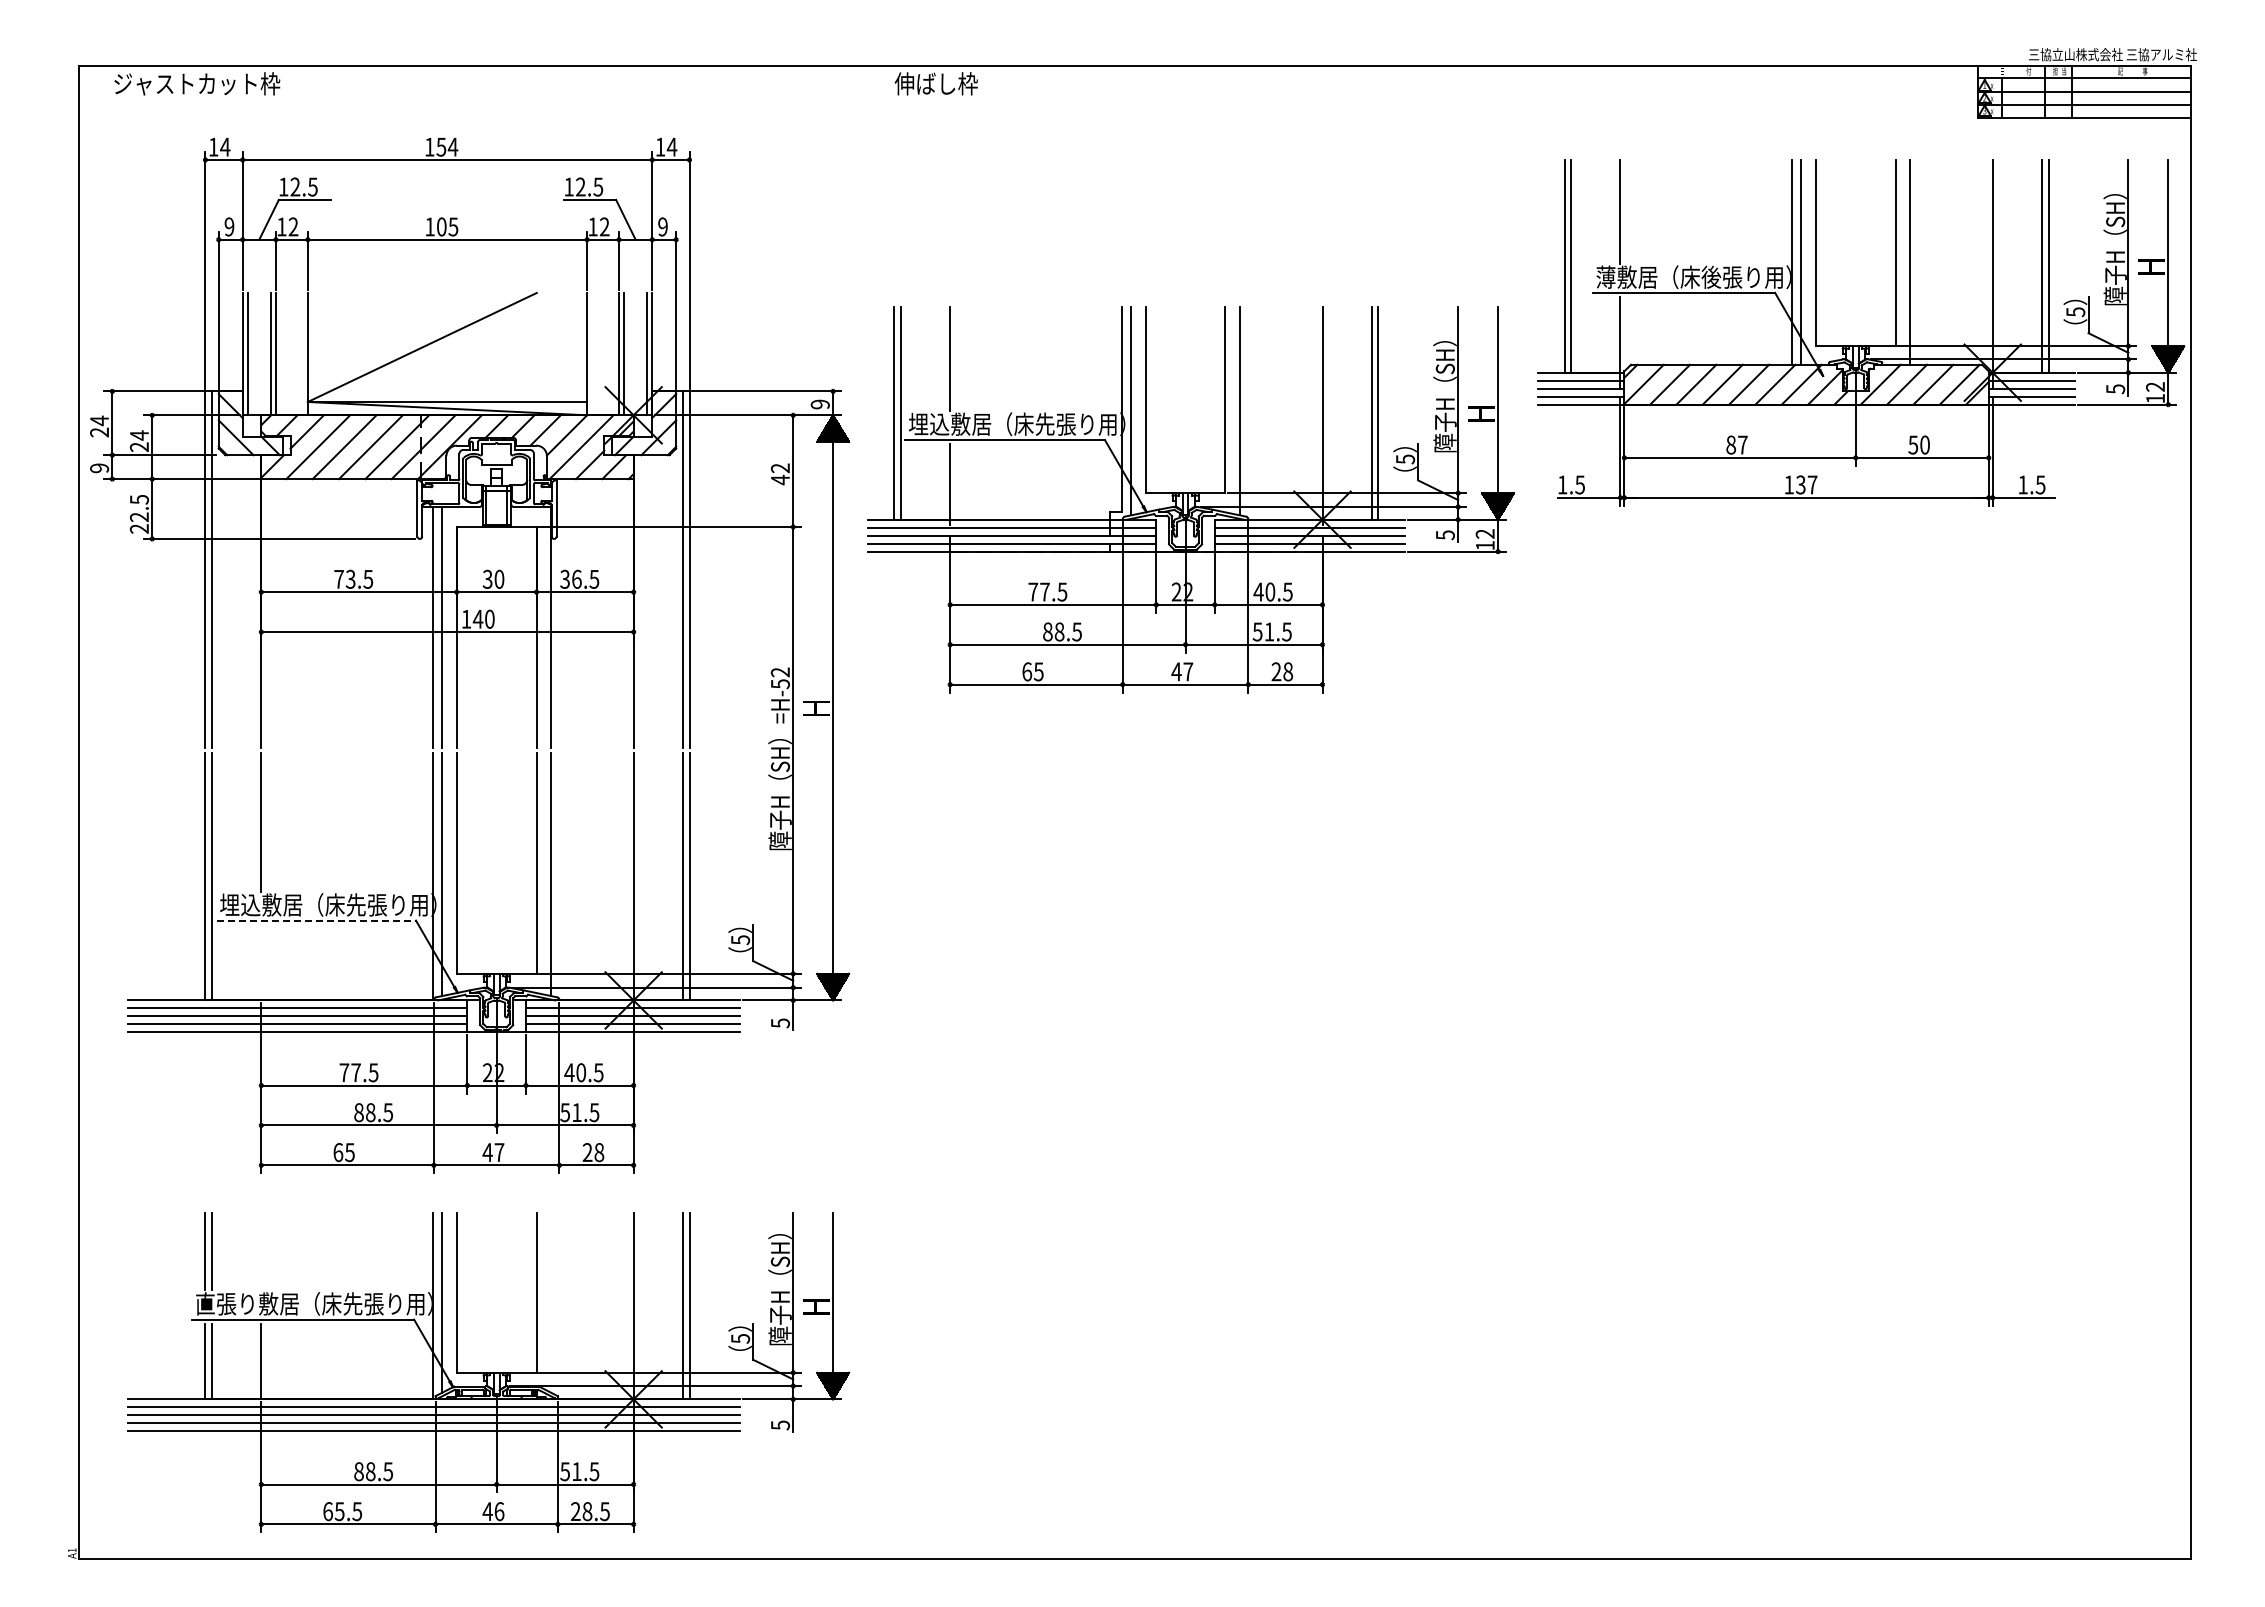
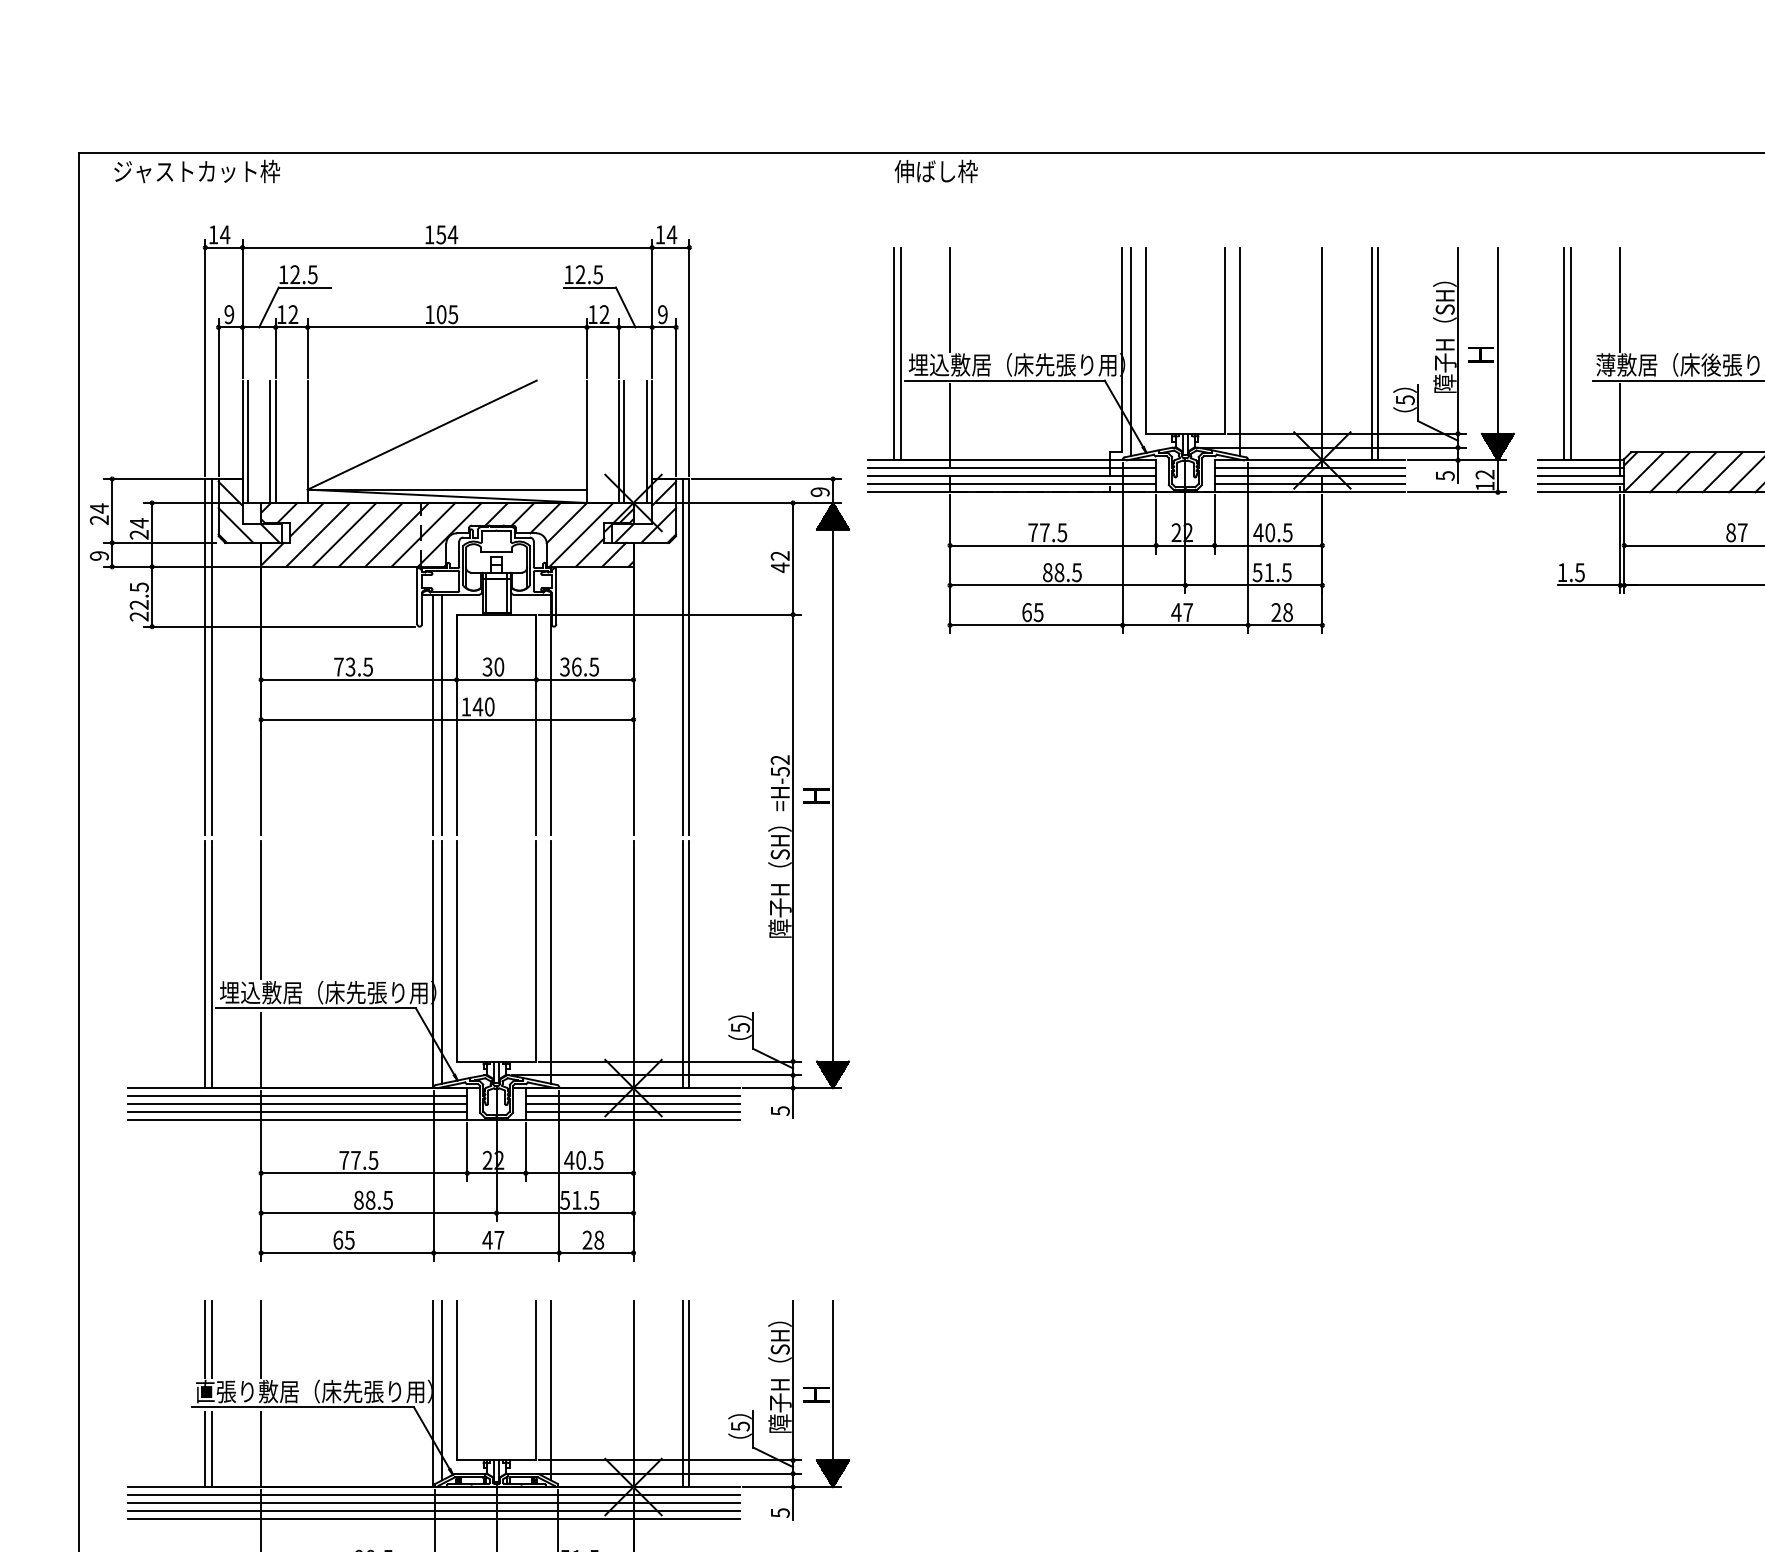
part: (1190, 499) -> (1190, 440), moved
line: (316, 920) -> (316, 1008), dashed -> solid
line: (261, 962) -> (261, 1050), added
line: (261, 1251) -> (261, 1339), added
line: (551, 1302) -> (551, 1390), added

